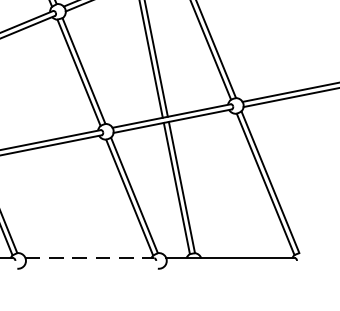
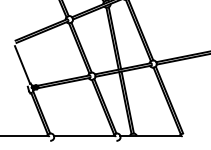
line: (90, 257) -> (84, 135), dashed -> solid

